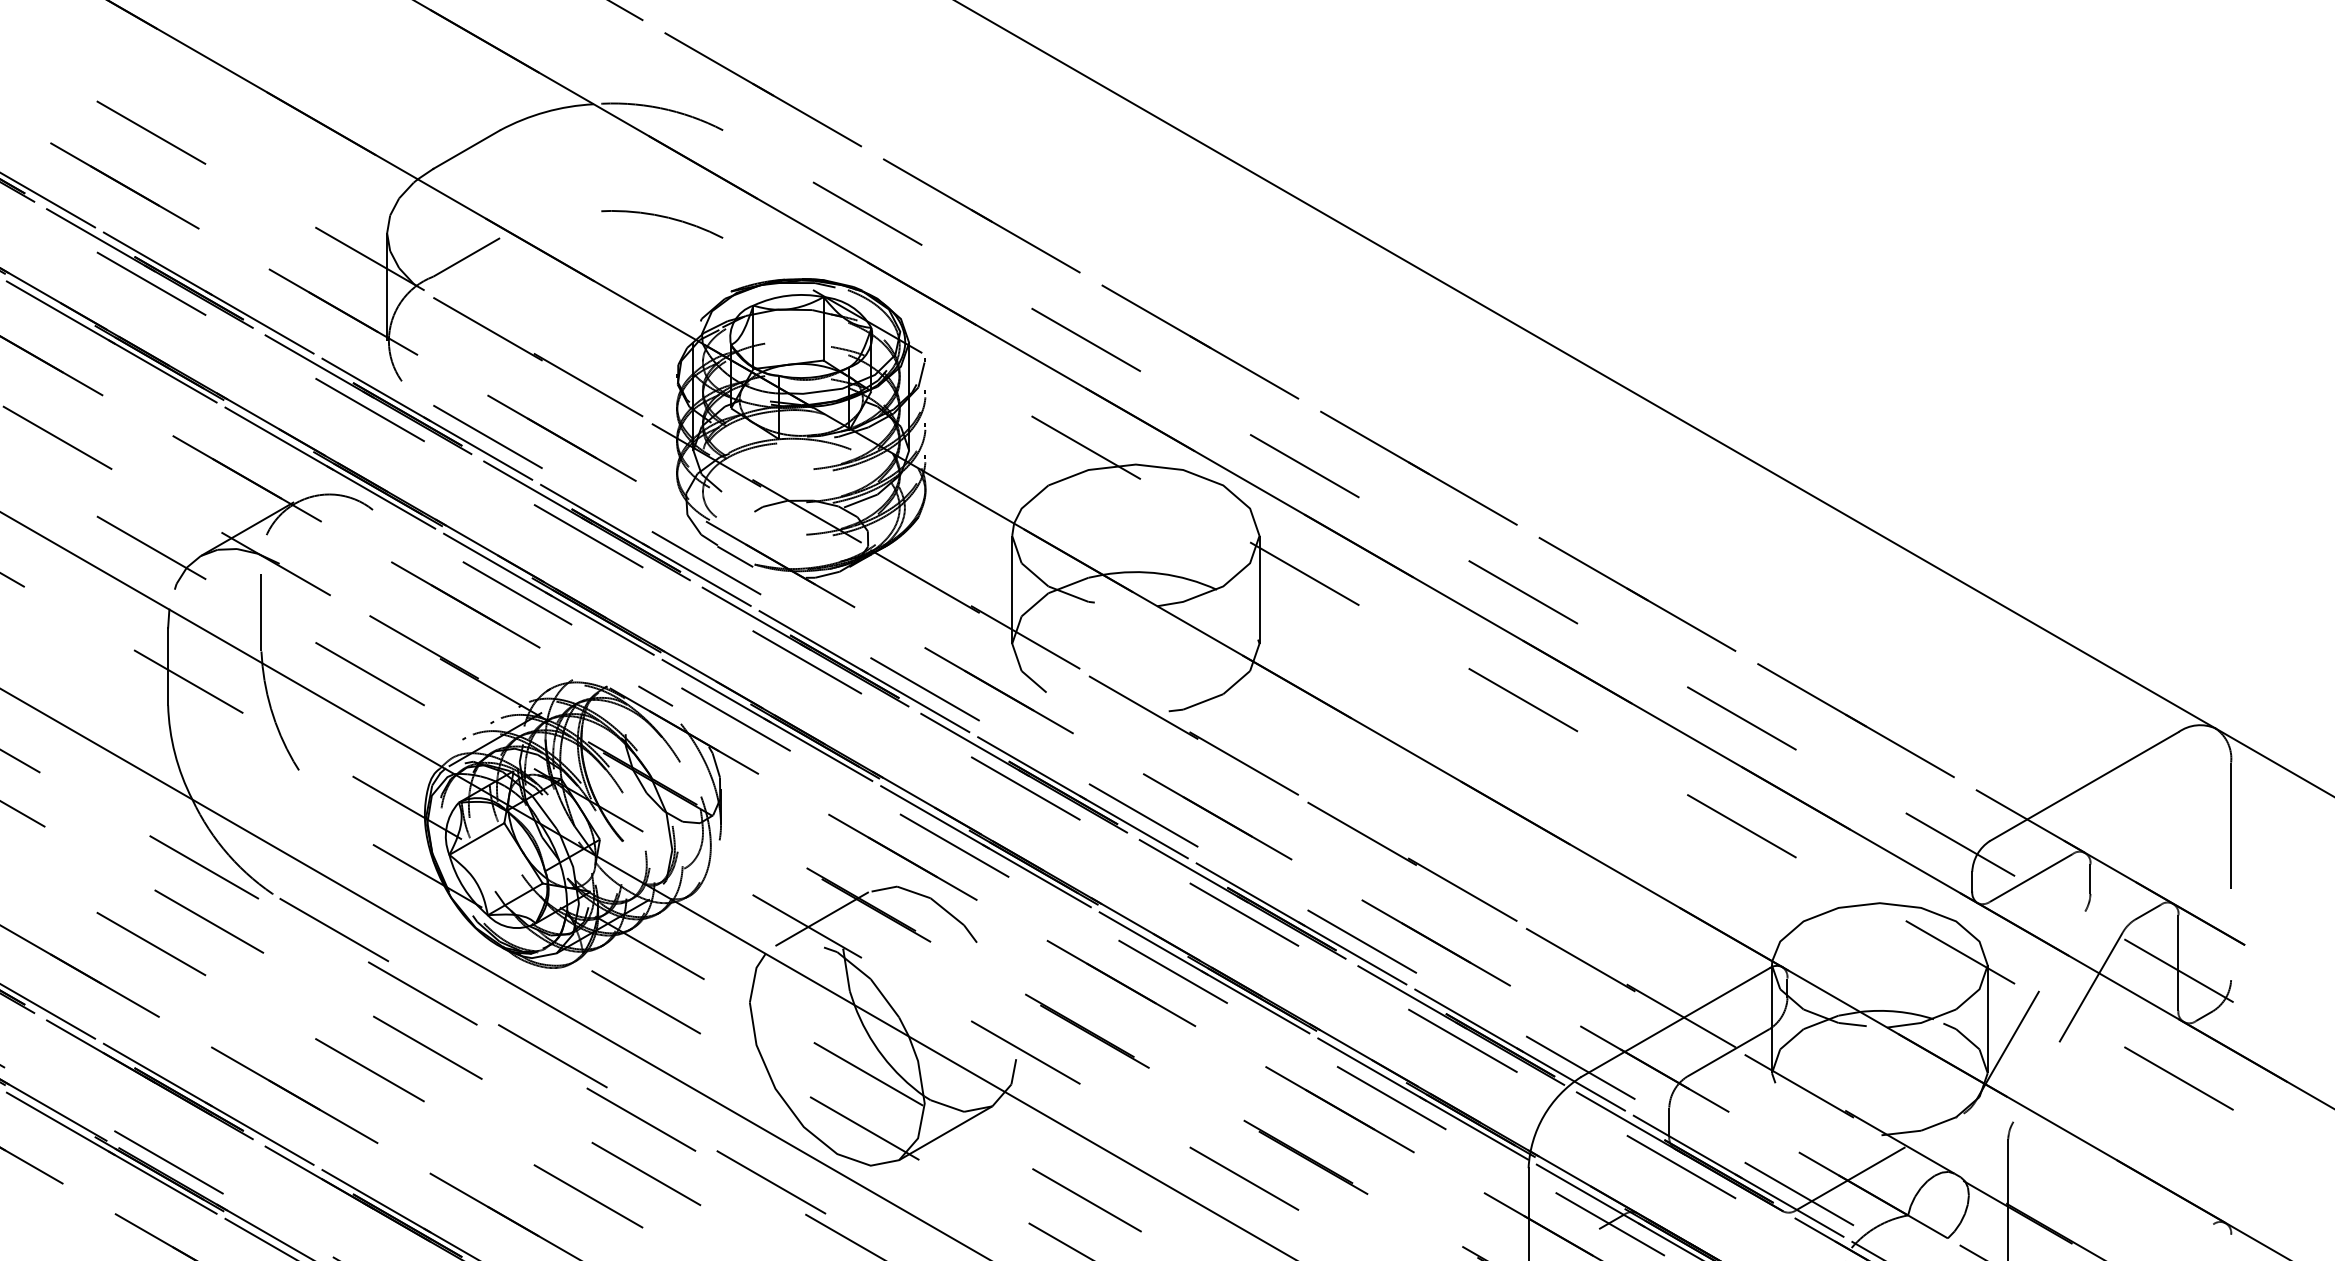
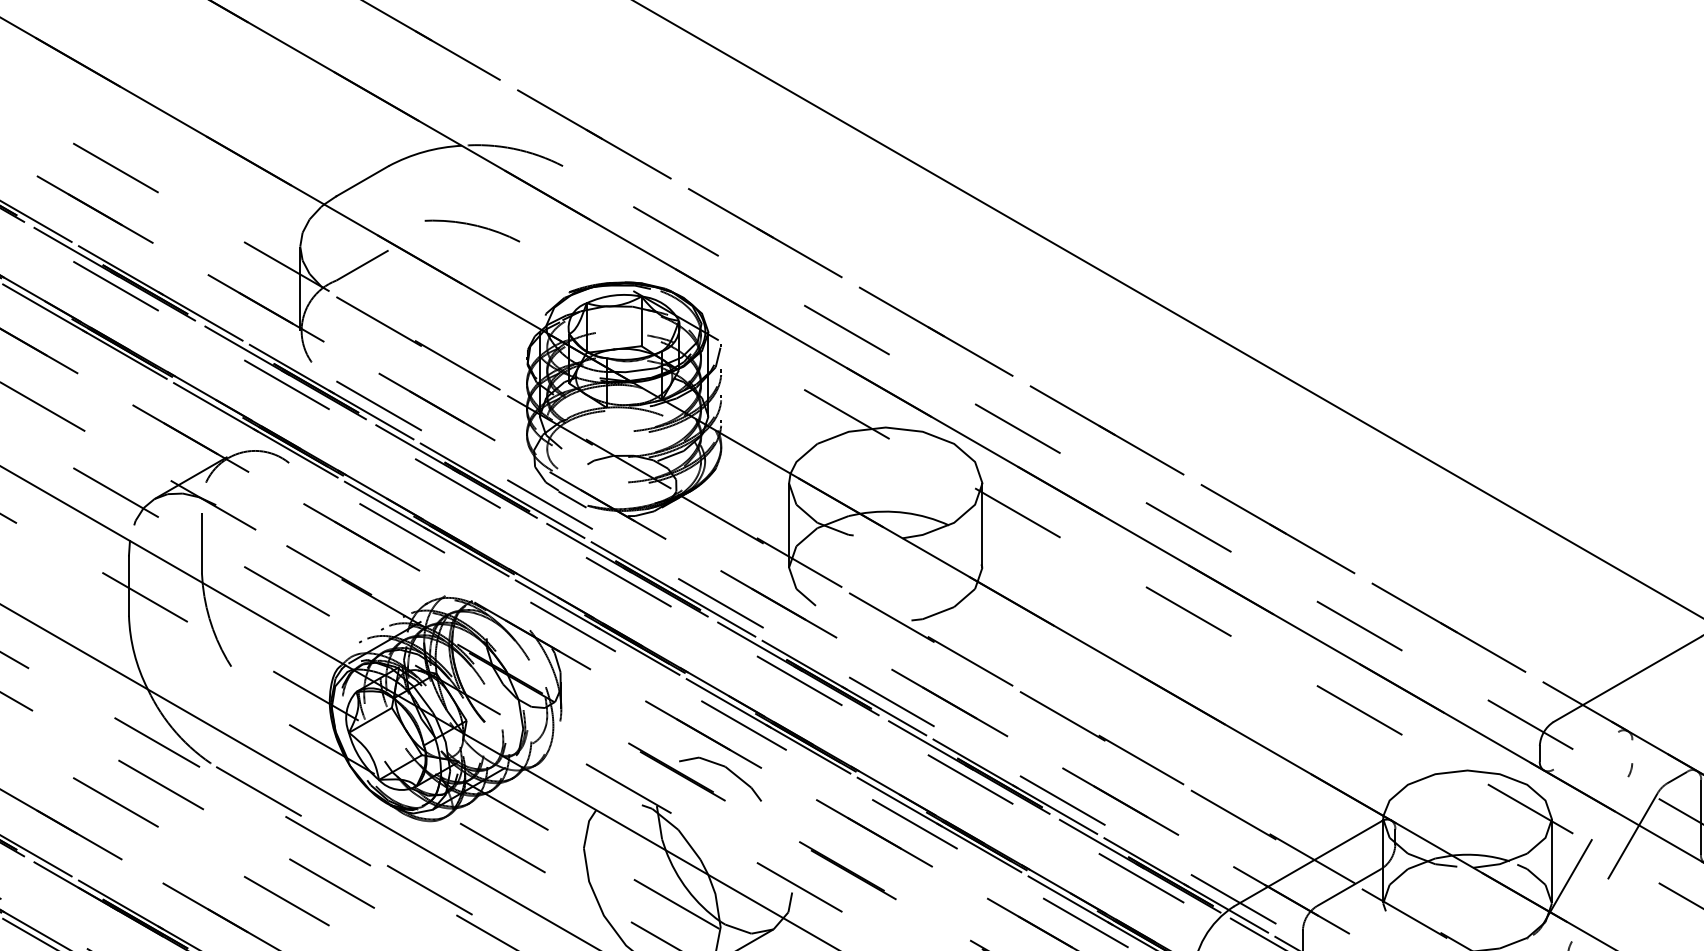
arc: (662, 217) -> (472, 225), moved
line: (655, 695) -> (510, 608), removed
line: (2031, 877) -> (1586, 750), removed
line: (2090, 878) -> (1632, 751), removed
line: (821, 919) -> (639, 783), removed

